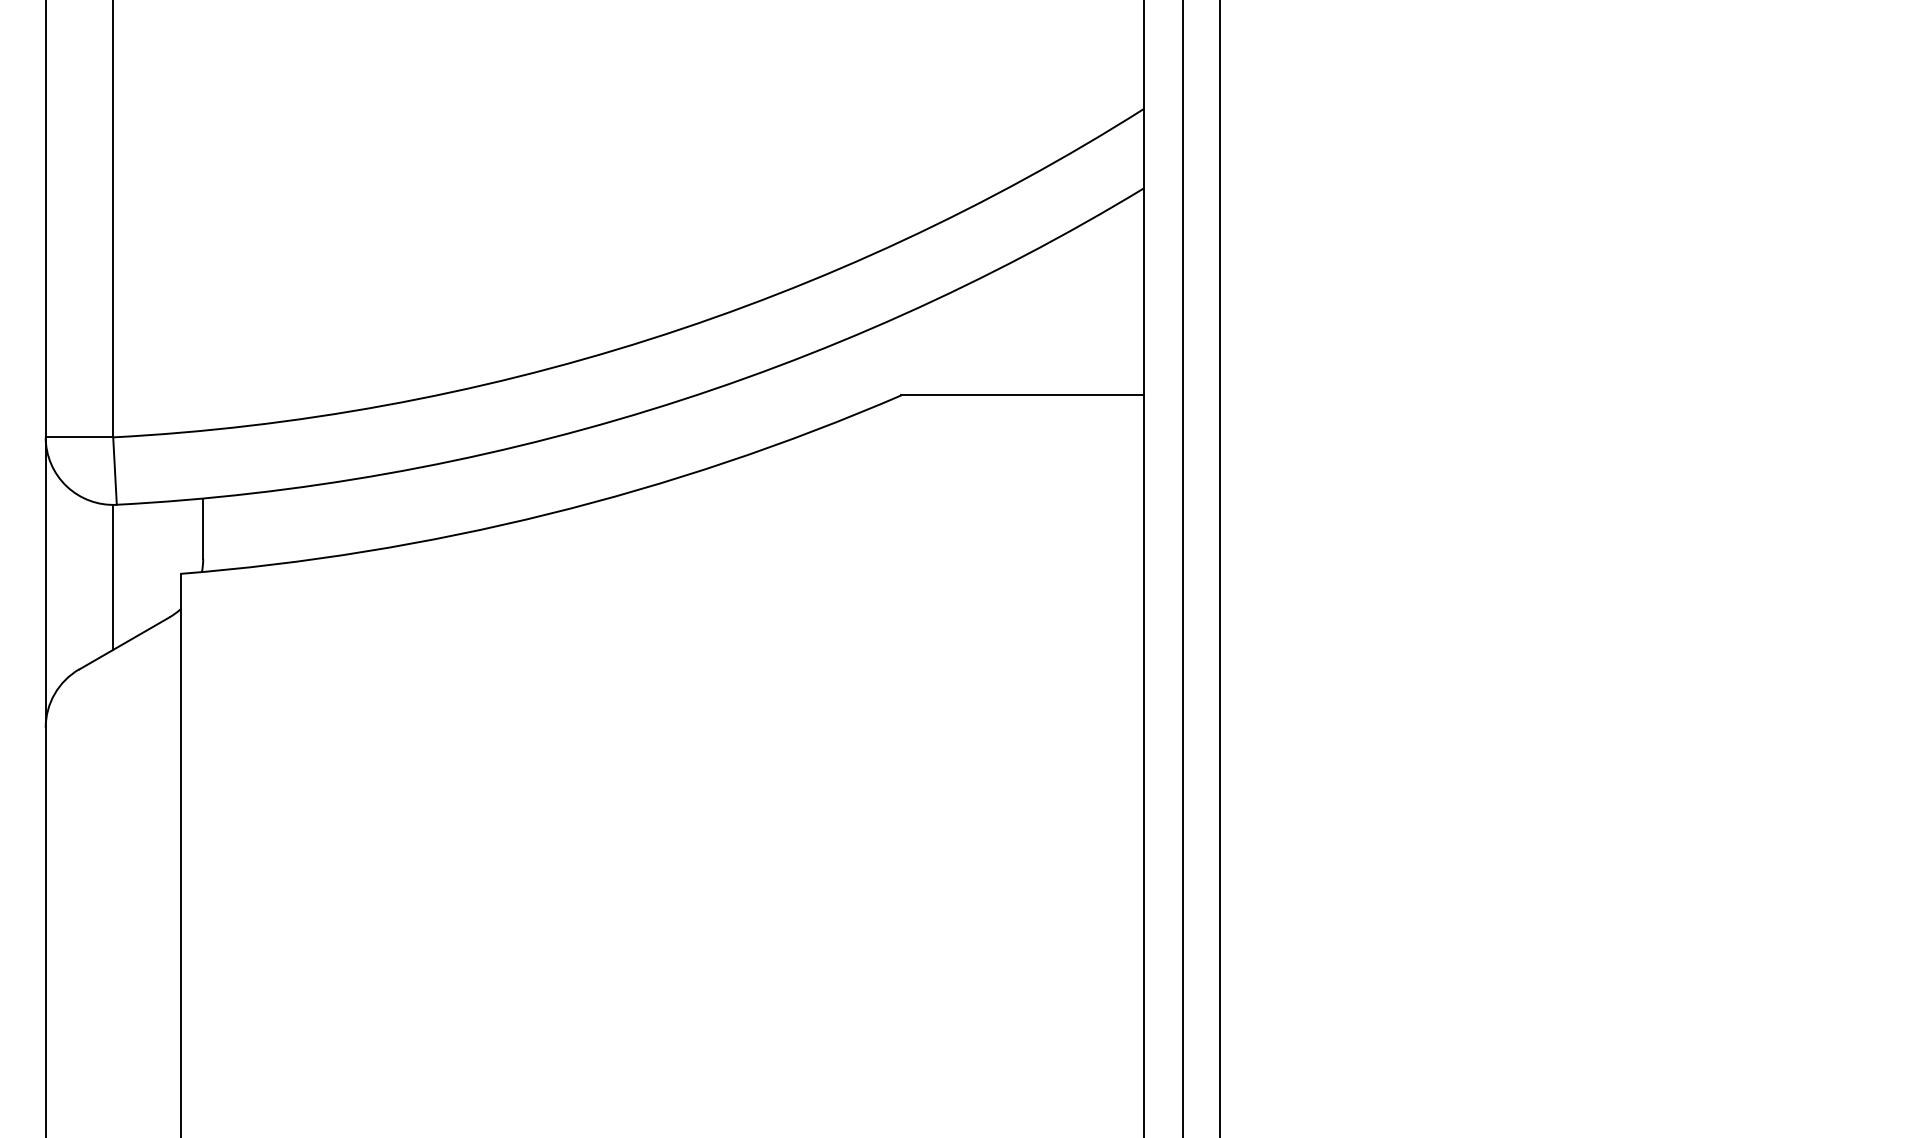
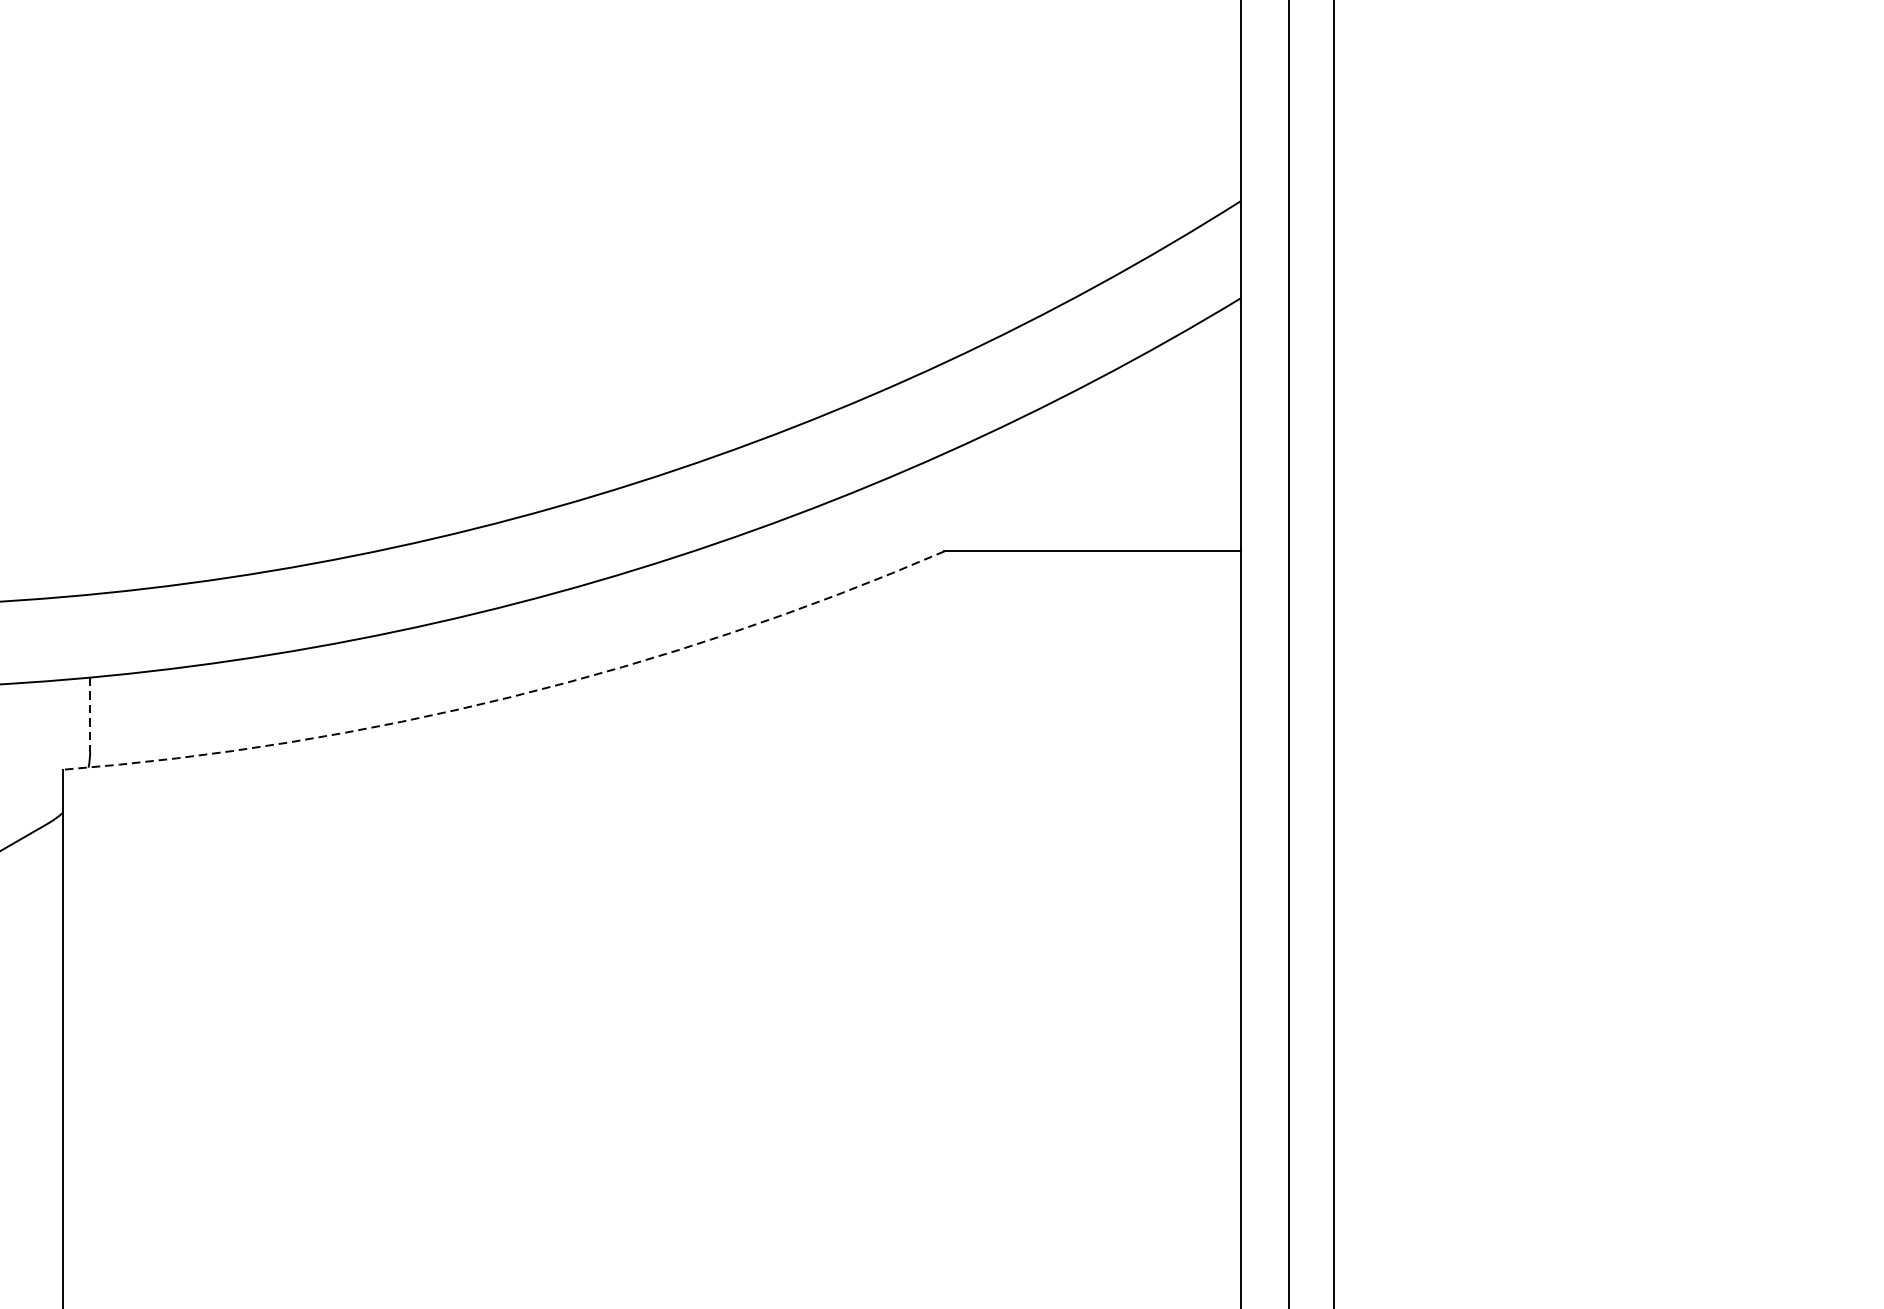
arc: (548, 514) -> (512, 697), solid -> dashed
line: (203, 529) -> (90, 715), solid -> dashed

